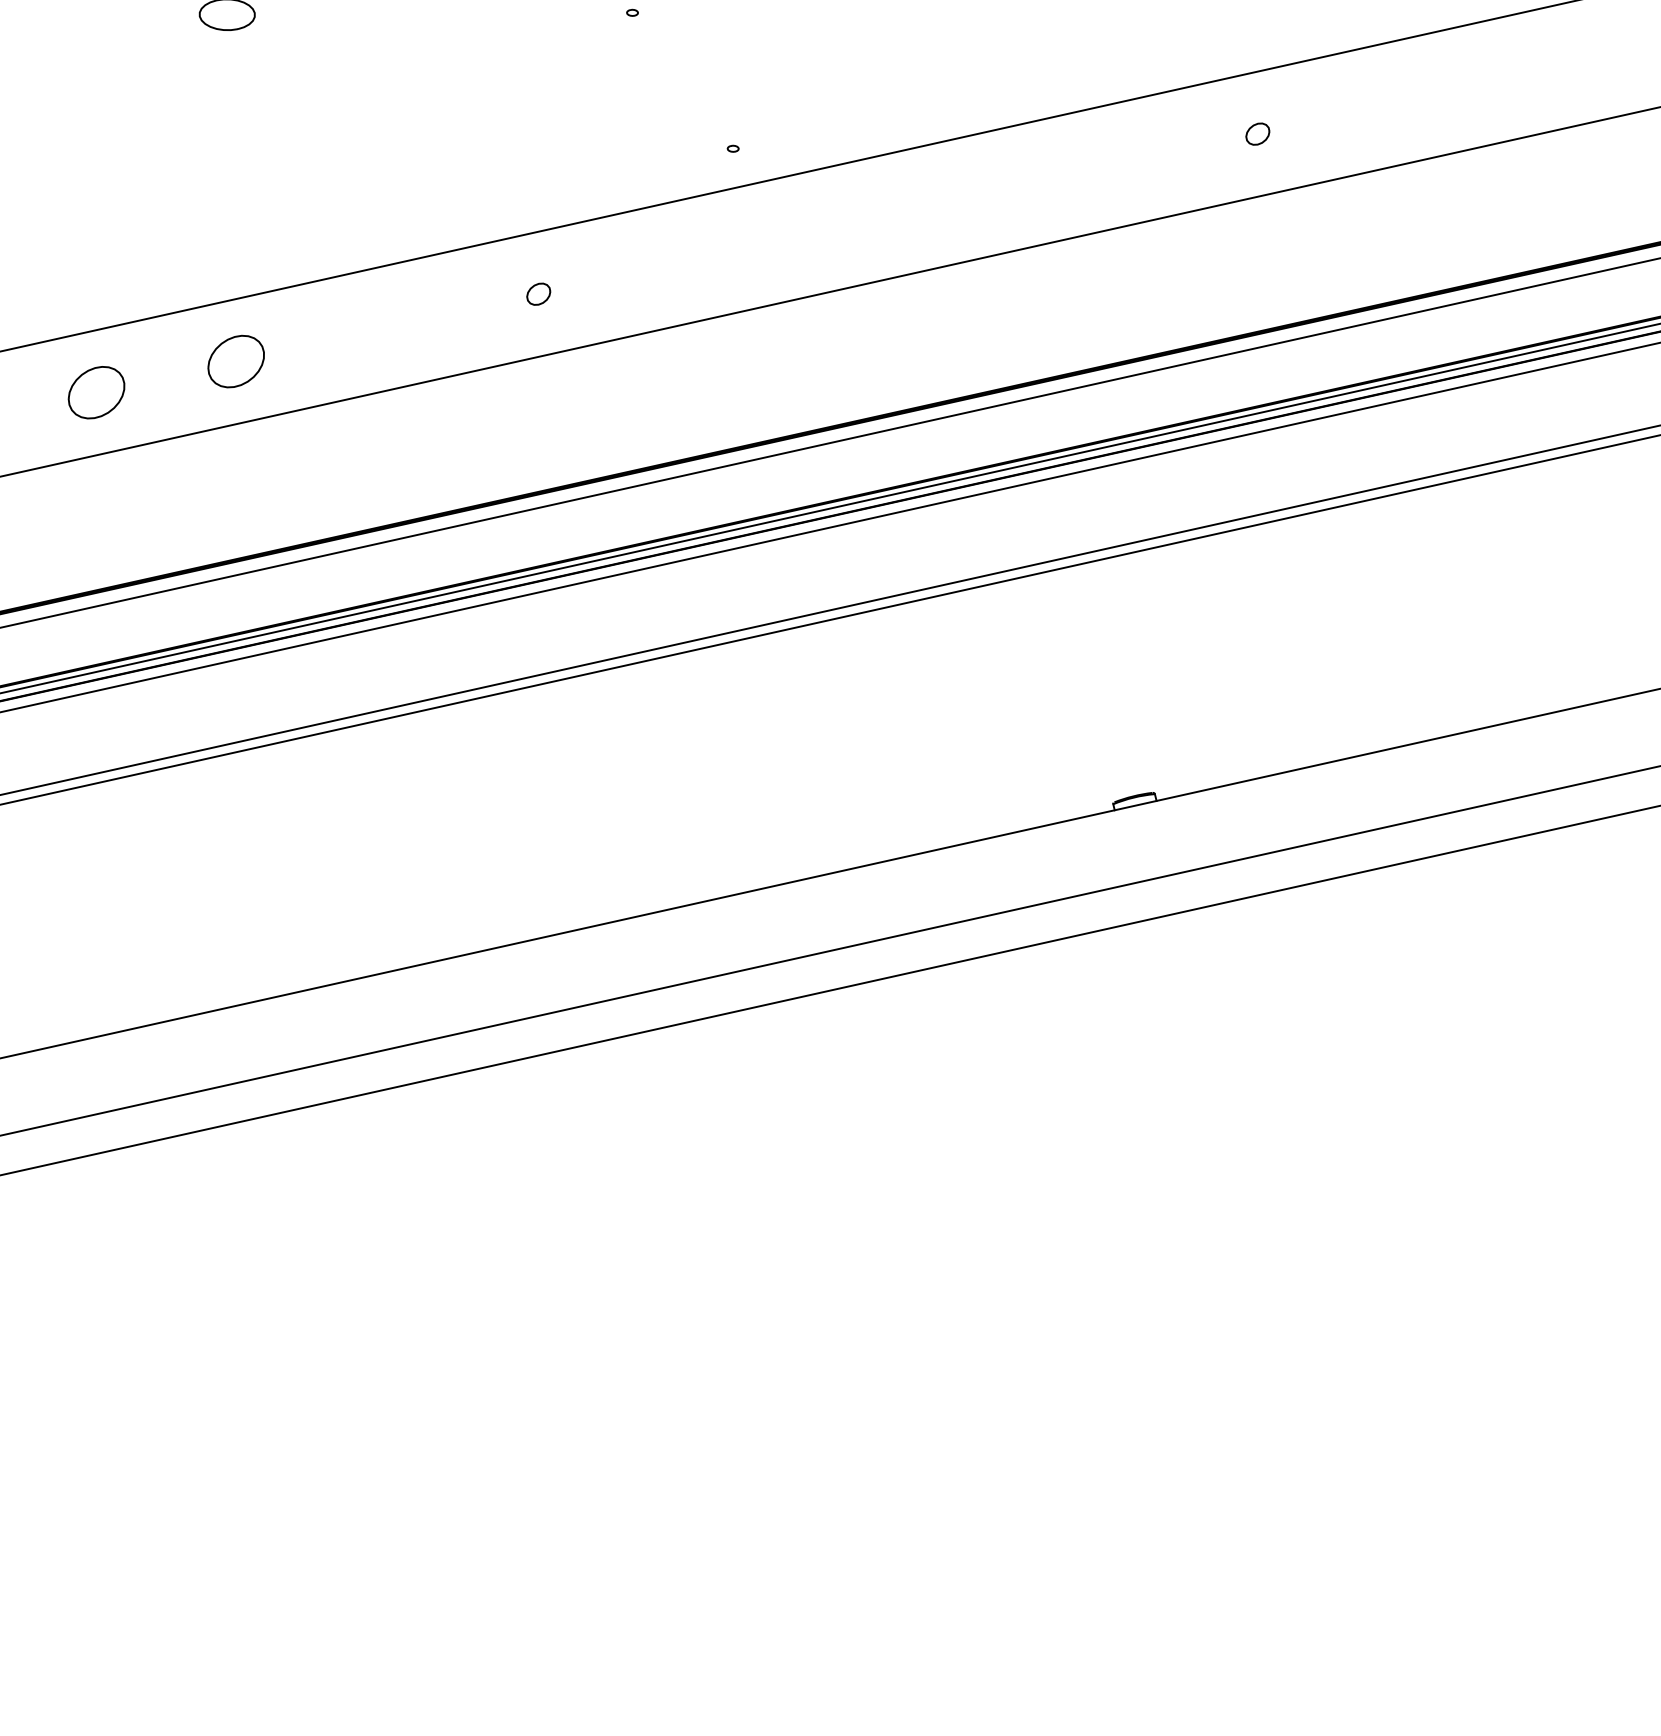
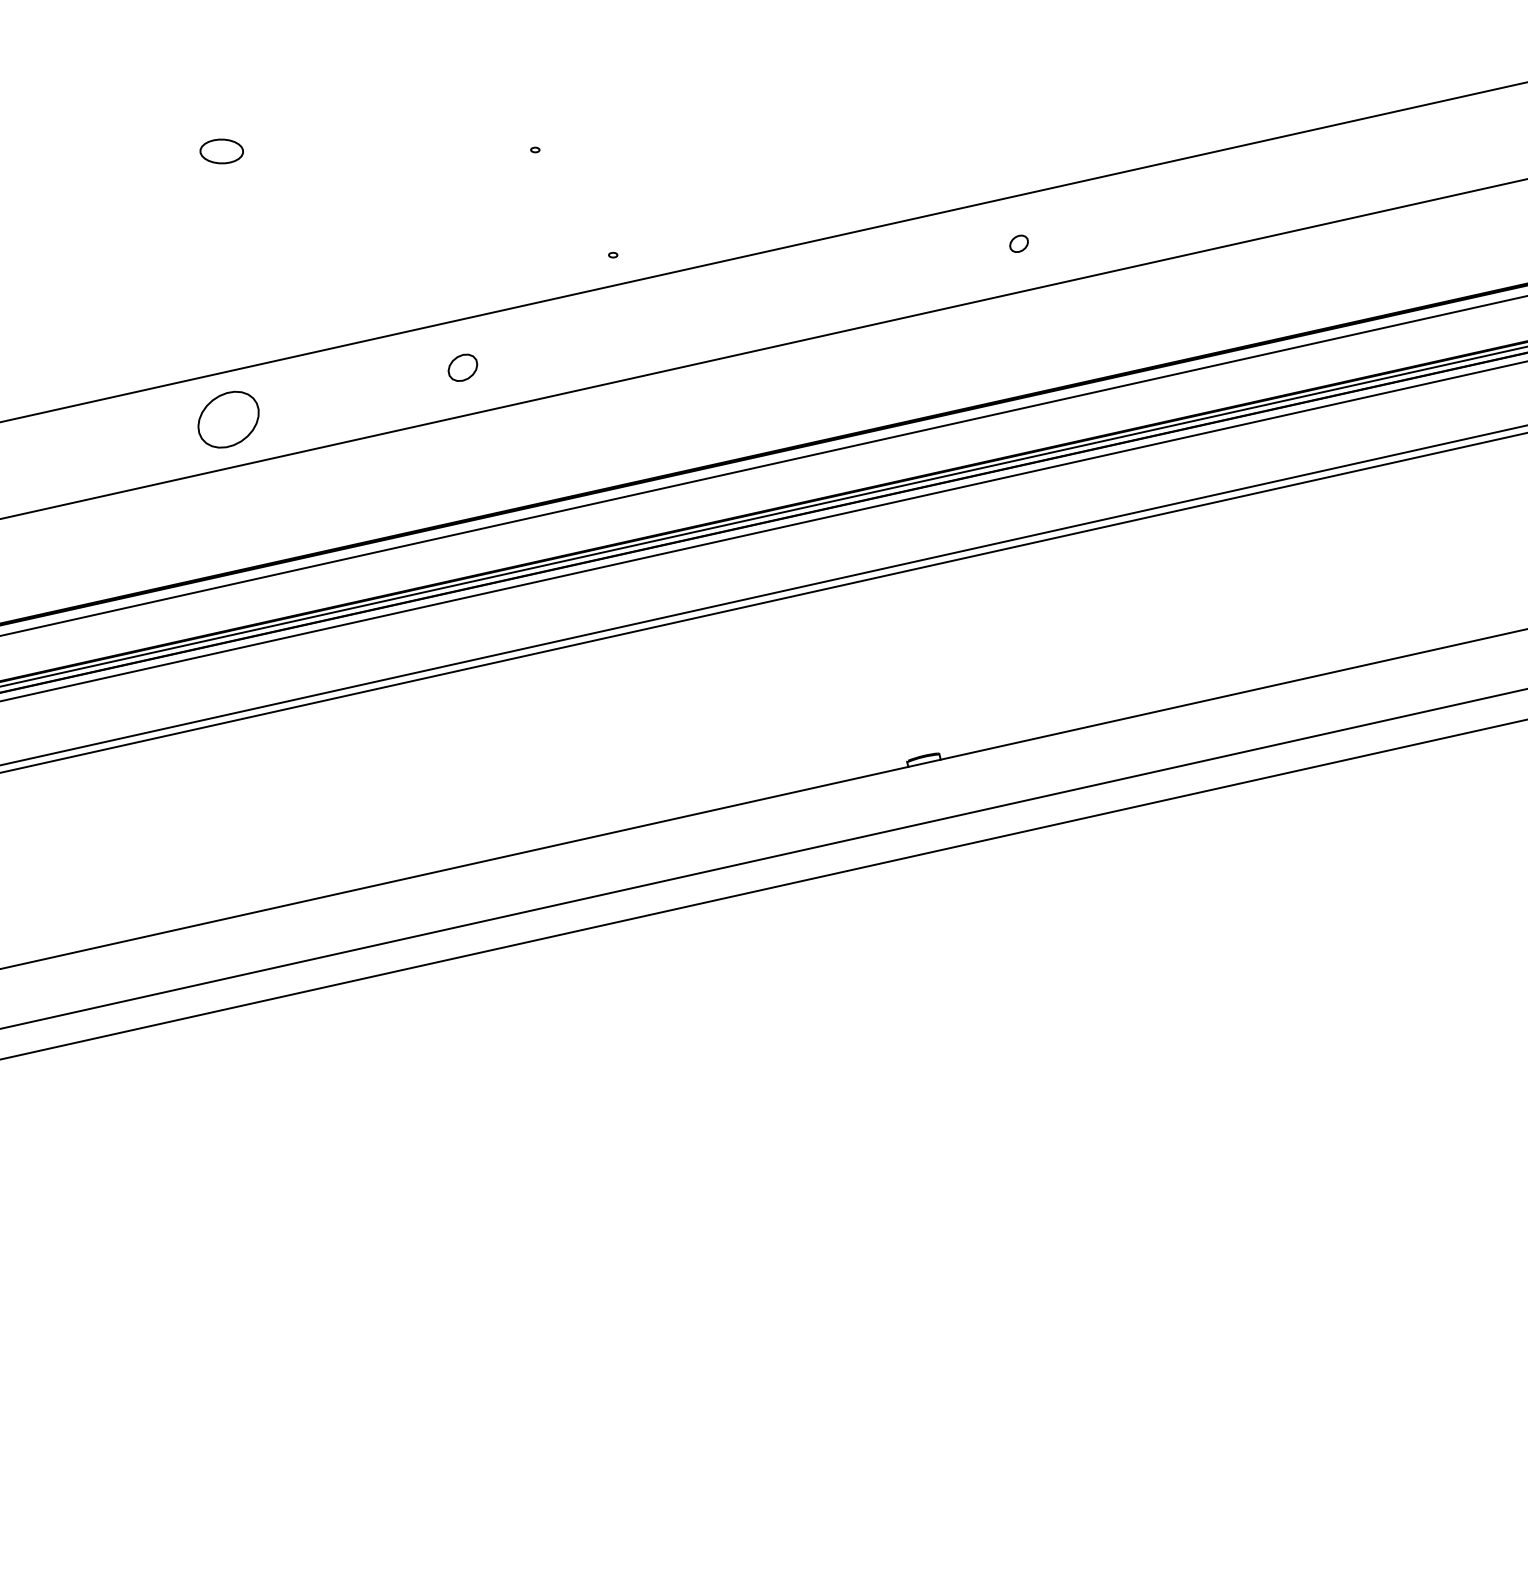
part: (538, 293) -> (462, 367), size x1.6
part: (235, 361) -> (228, 419), size x1.4
part: (96, 392) -> (120, 443), removed

